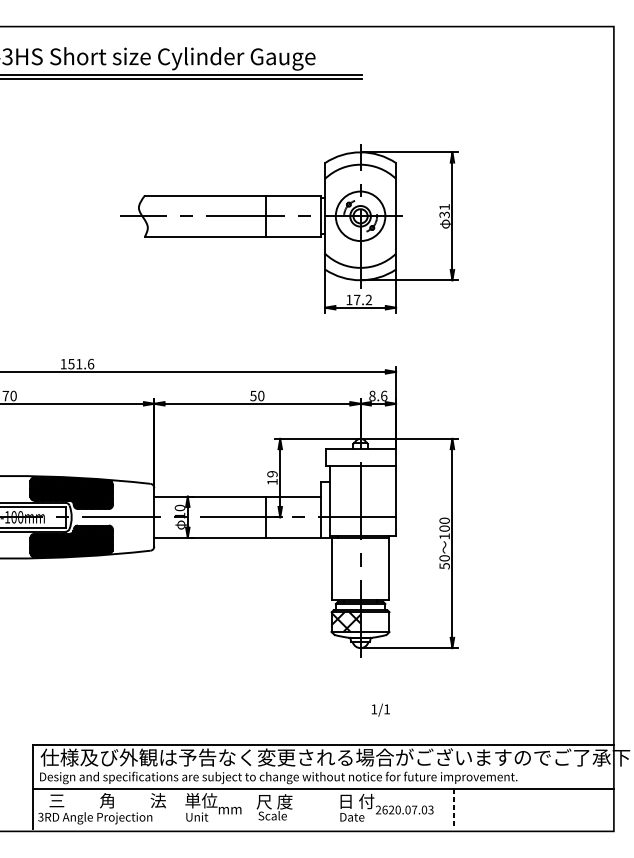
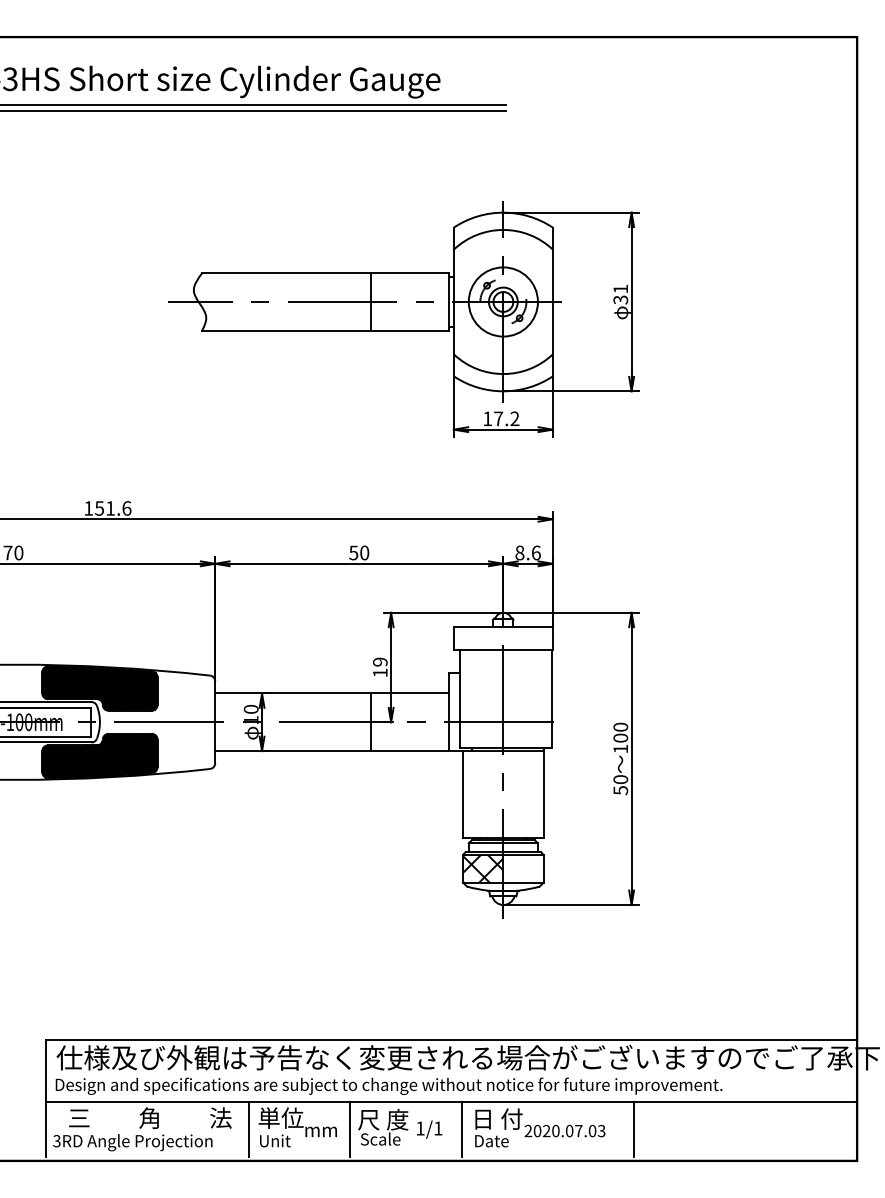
text: (380, 710) -> (429, 1129), moved
line: (178, 808) -> (248, 1129), added
line: (250, 808) -> (349, 1129), added
line: (331, 808) -> (462, 1129), added
line: (453, 808) -> (633, 1129), dashed -> solid
text: (385, 810) -> (537, 1131), 2620.07.03 -> 2020.07.03

